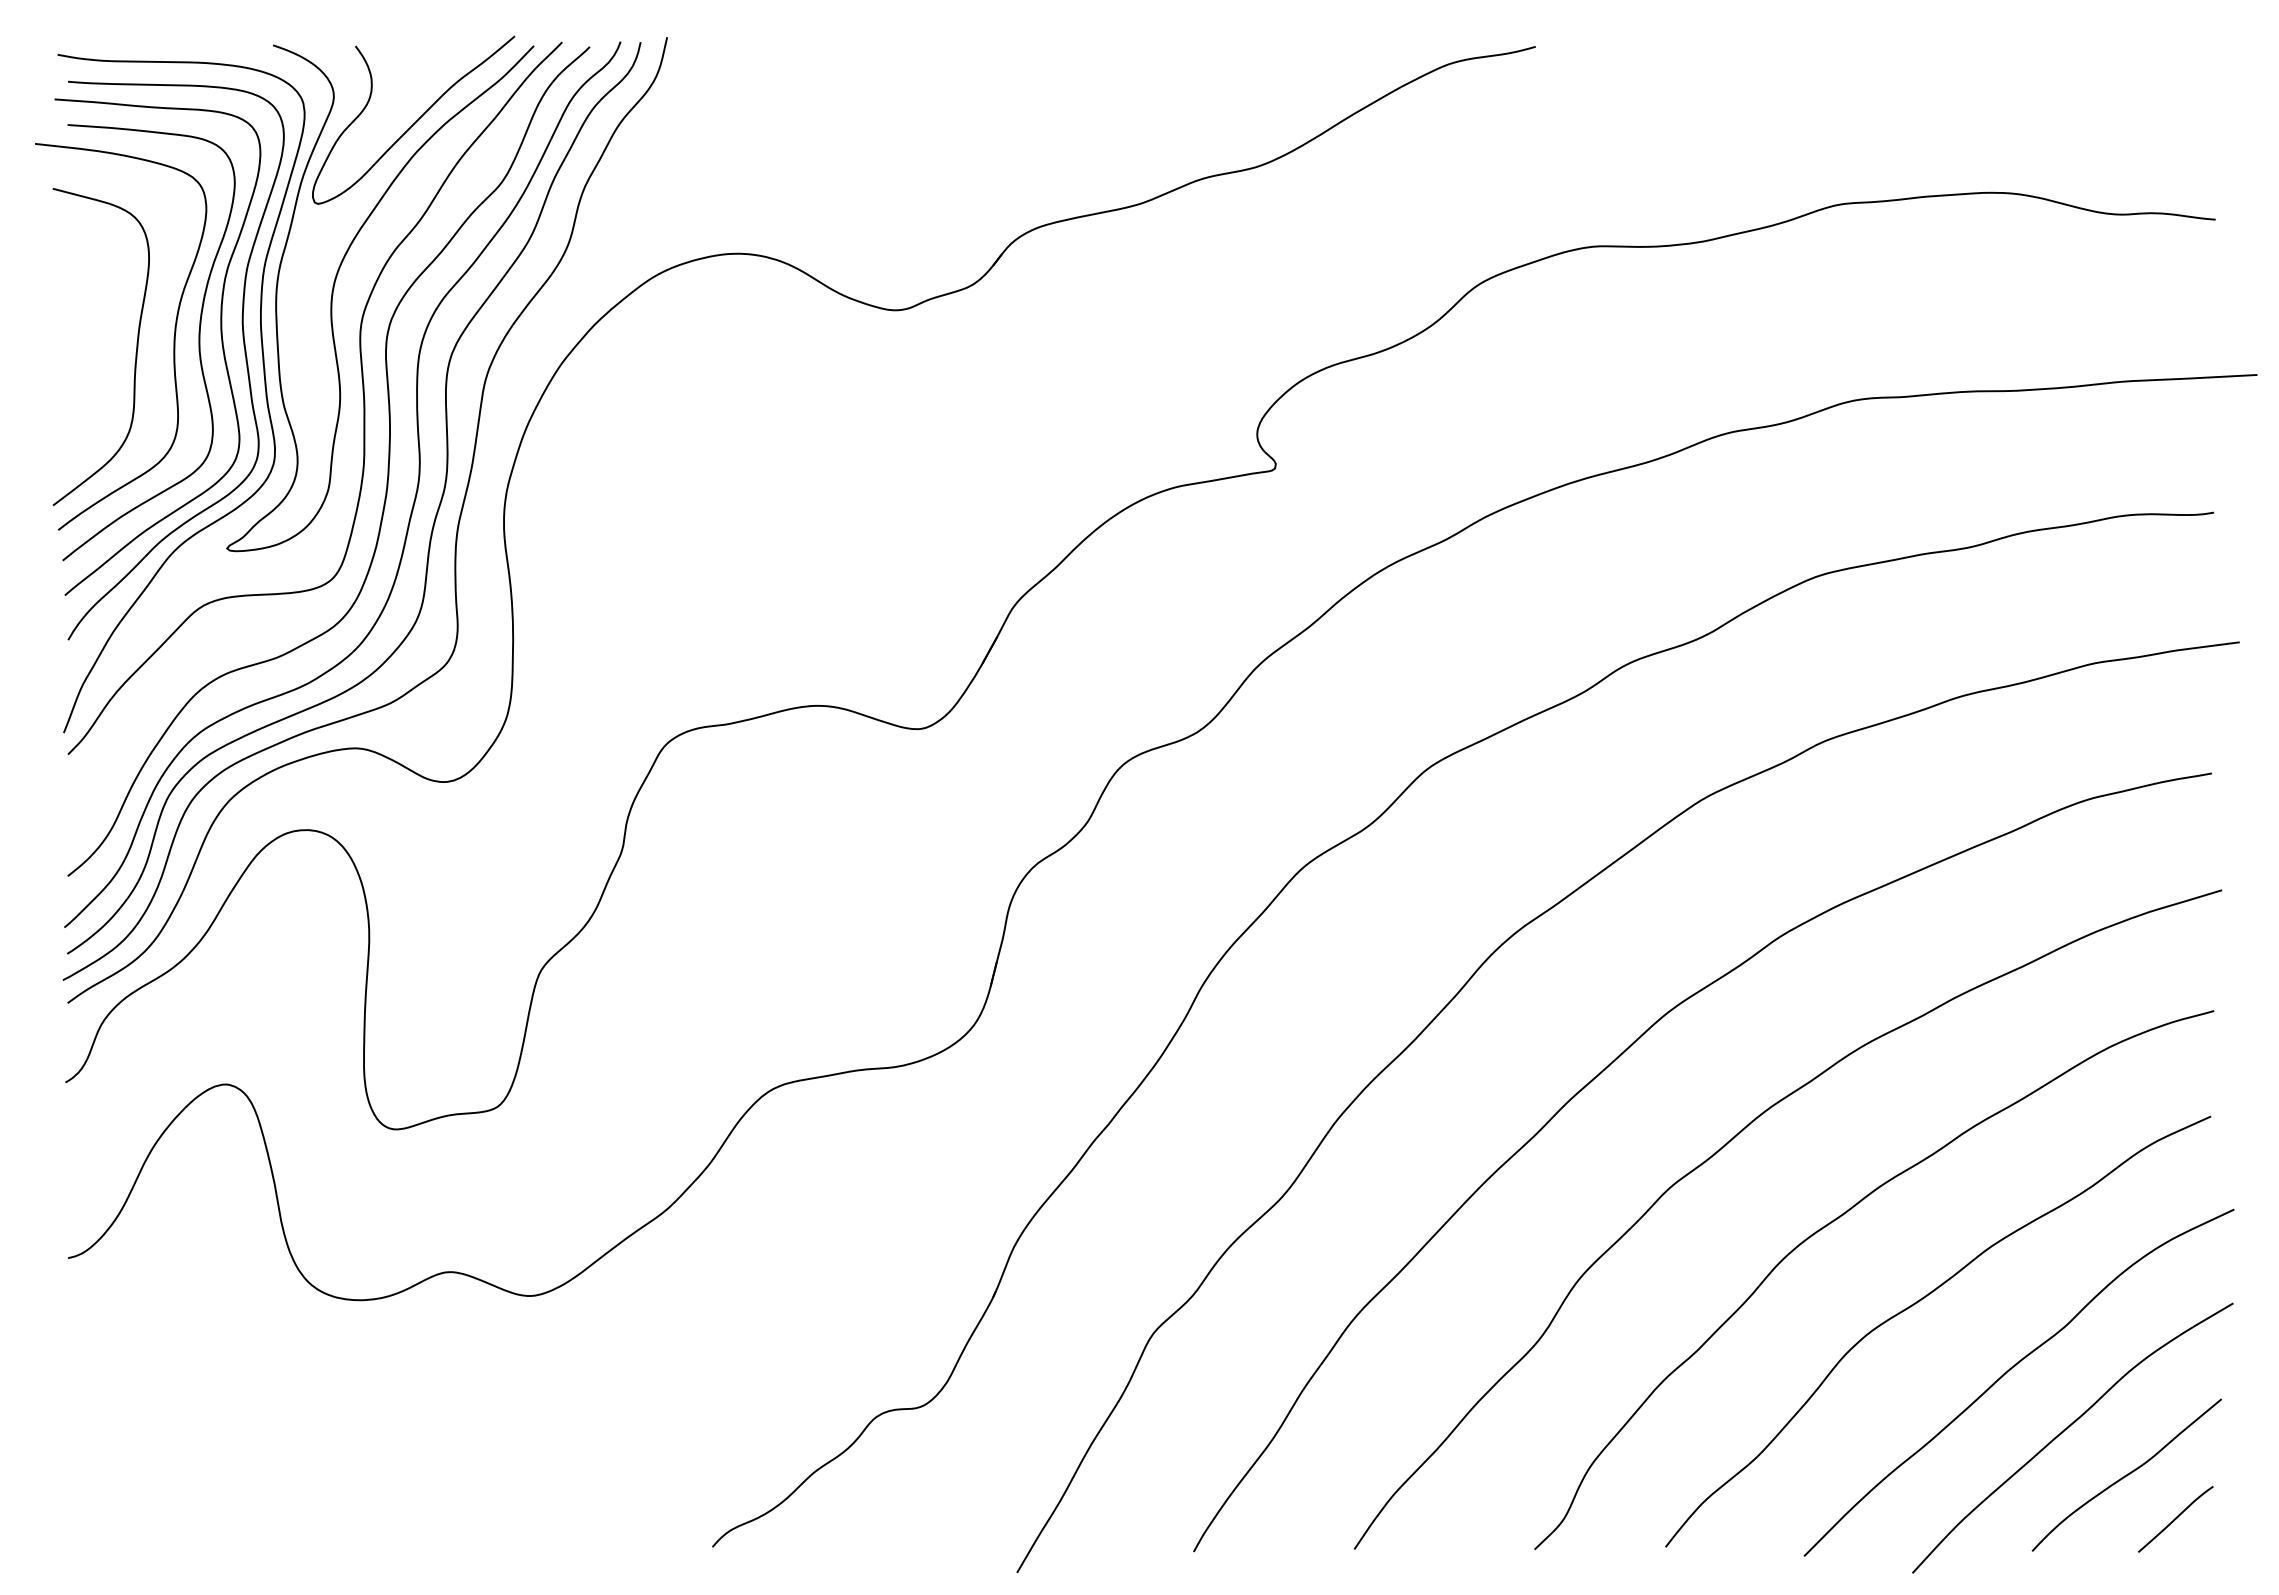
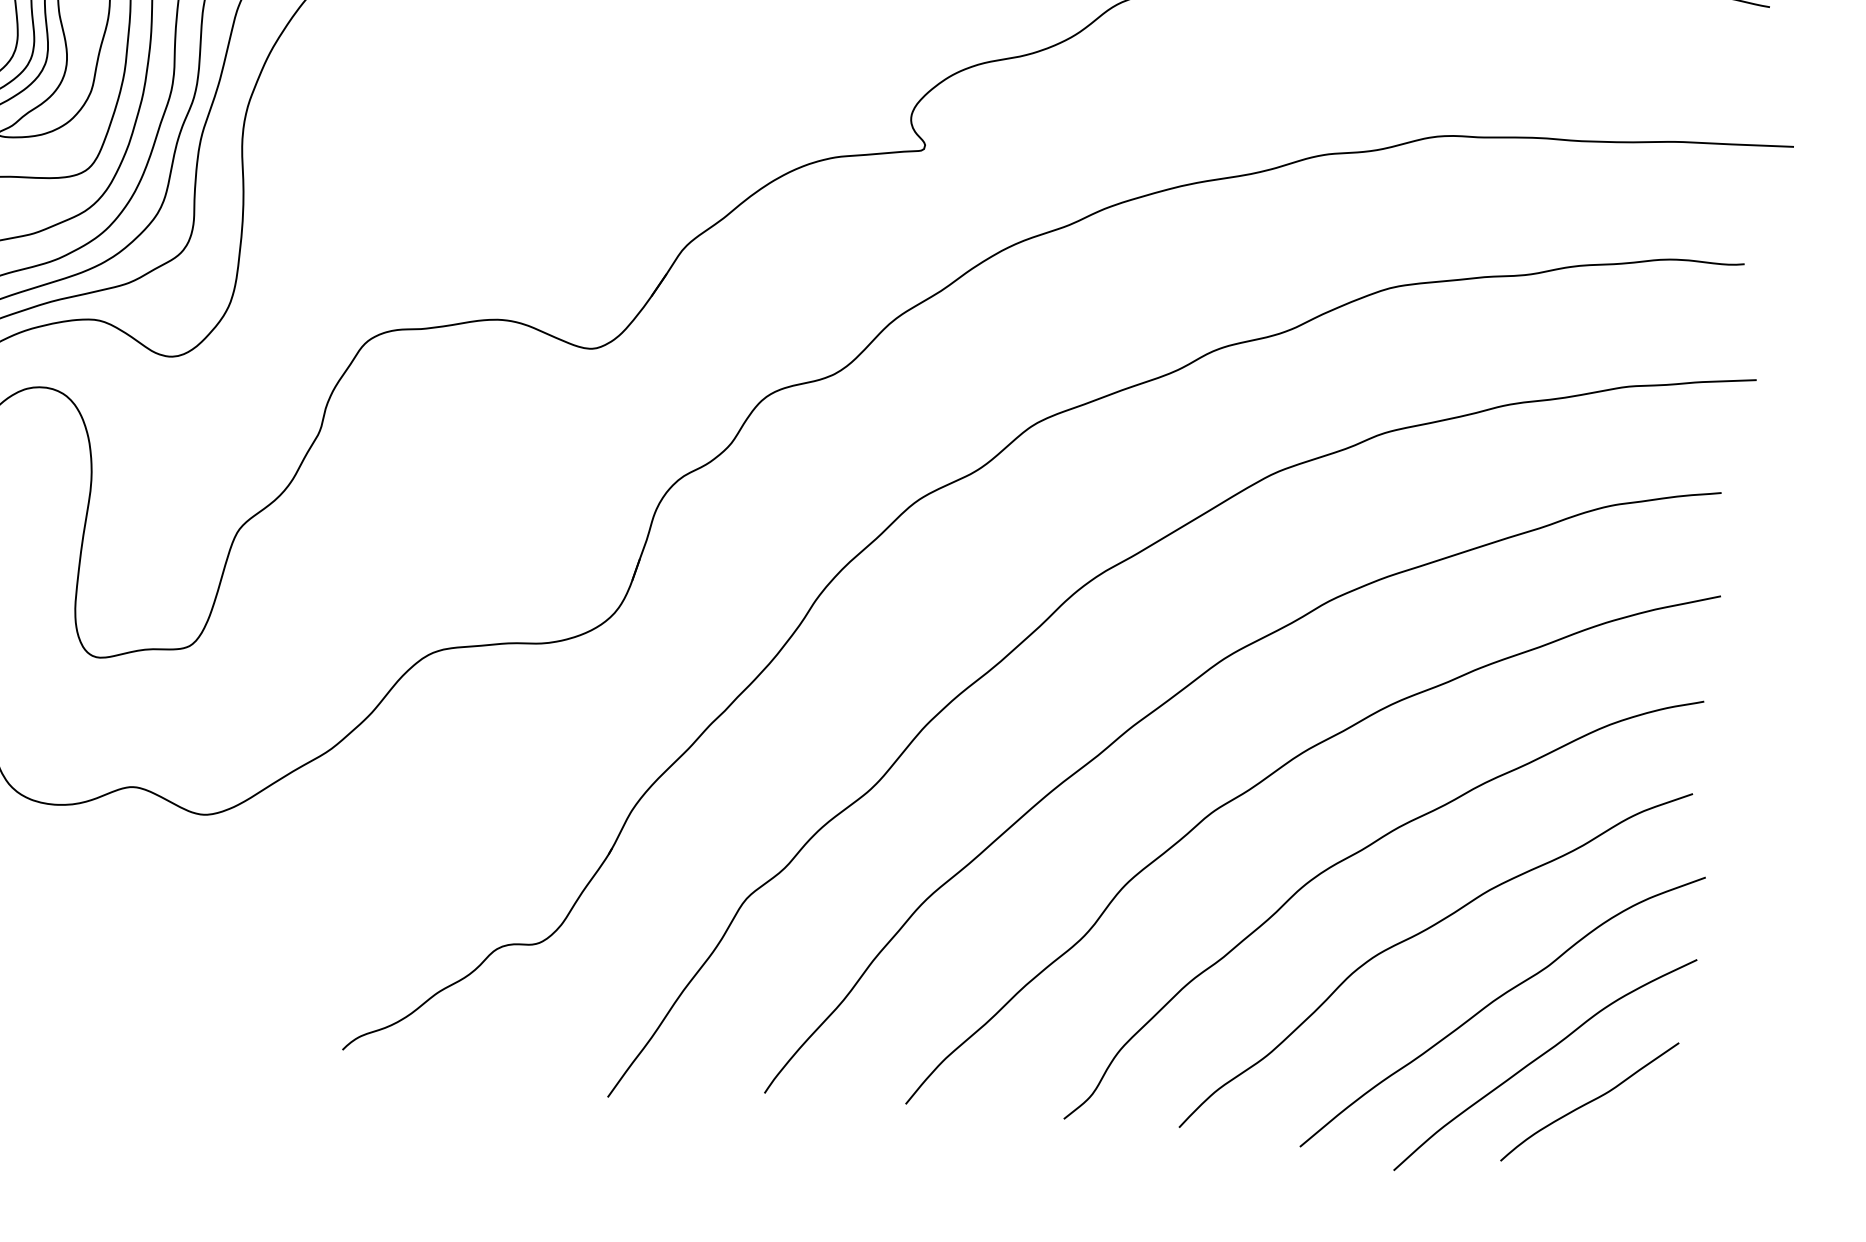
curve: (2175, 1519) -> (1628, 1144), removed

